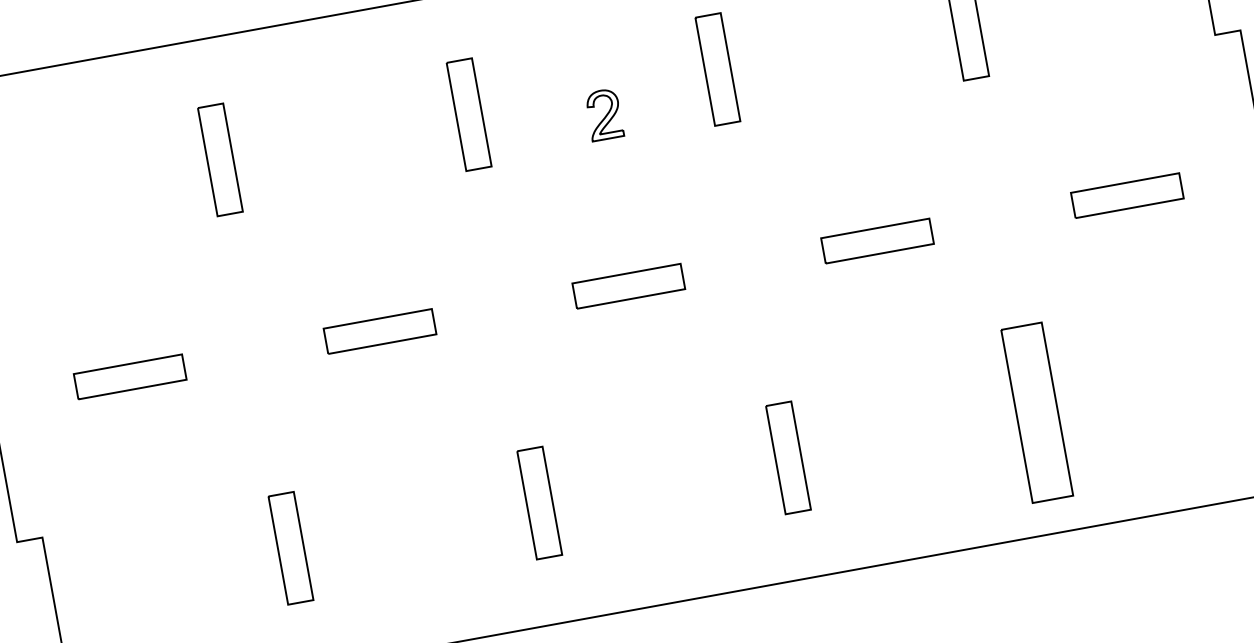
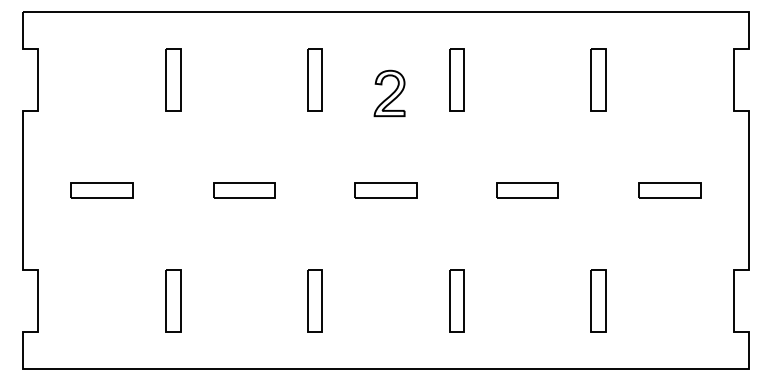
part: (604, 114) -> (389, 93), size x1.67
part: (1037, 411) -> (598, 300), size x0.62

